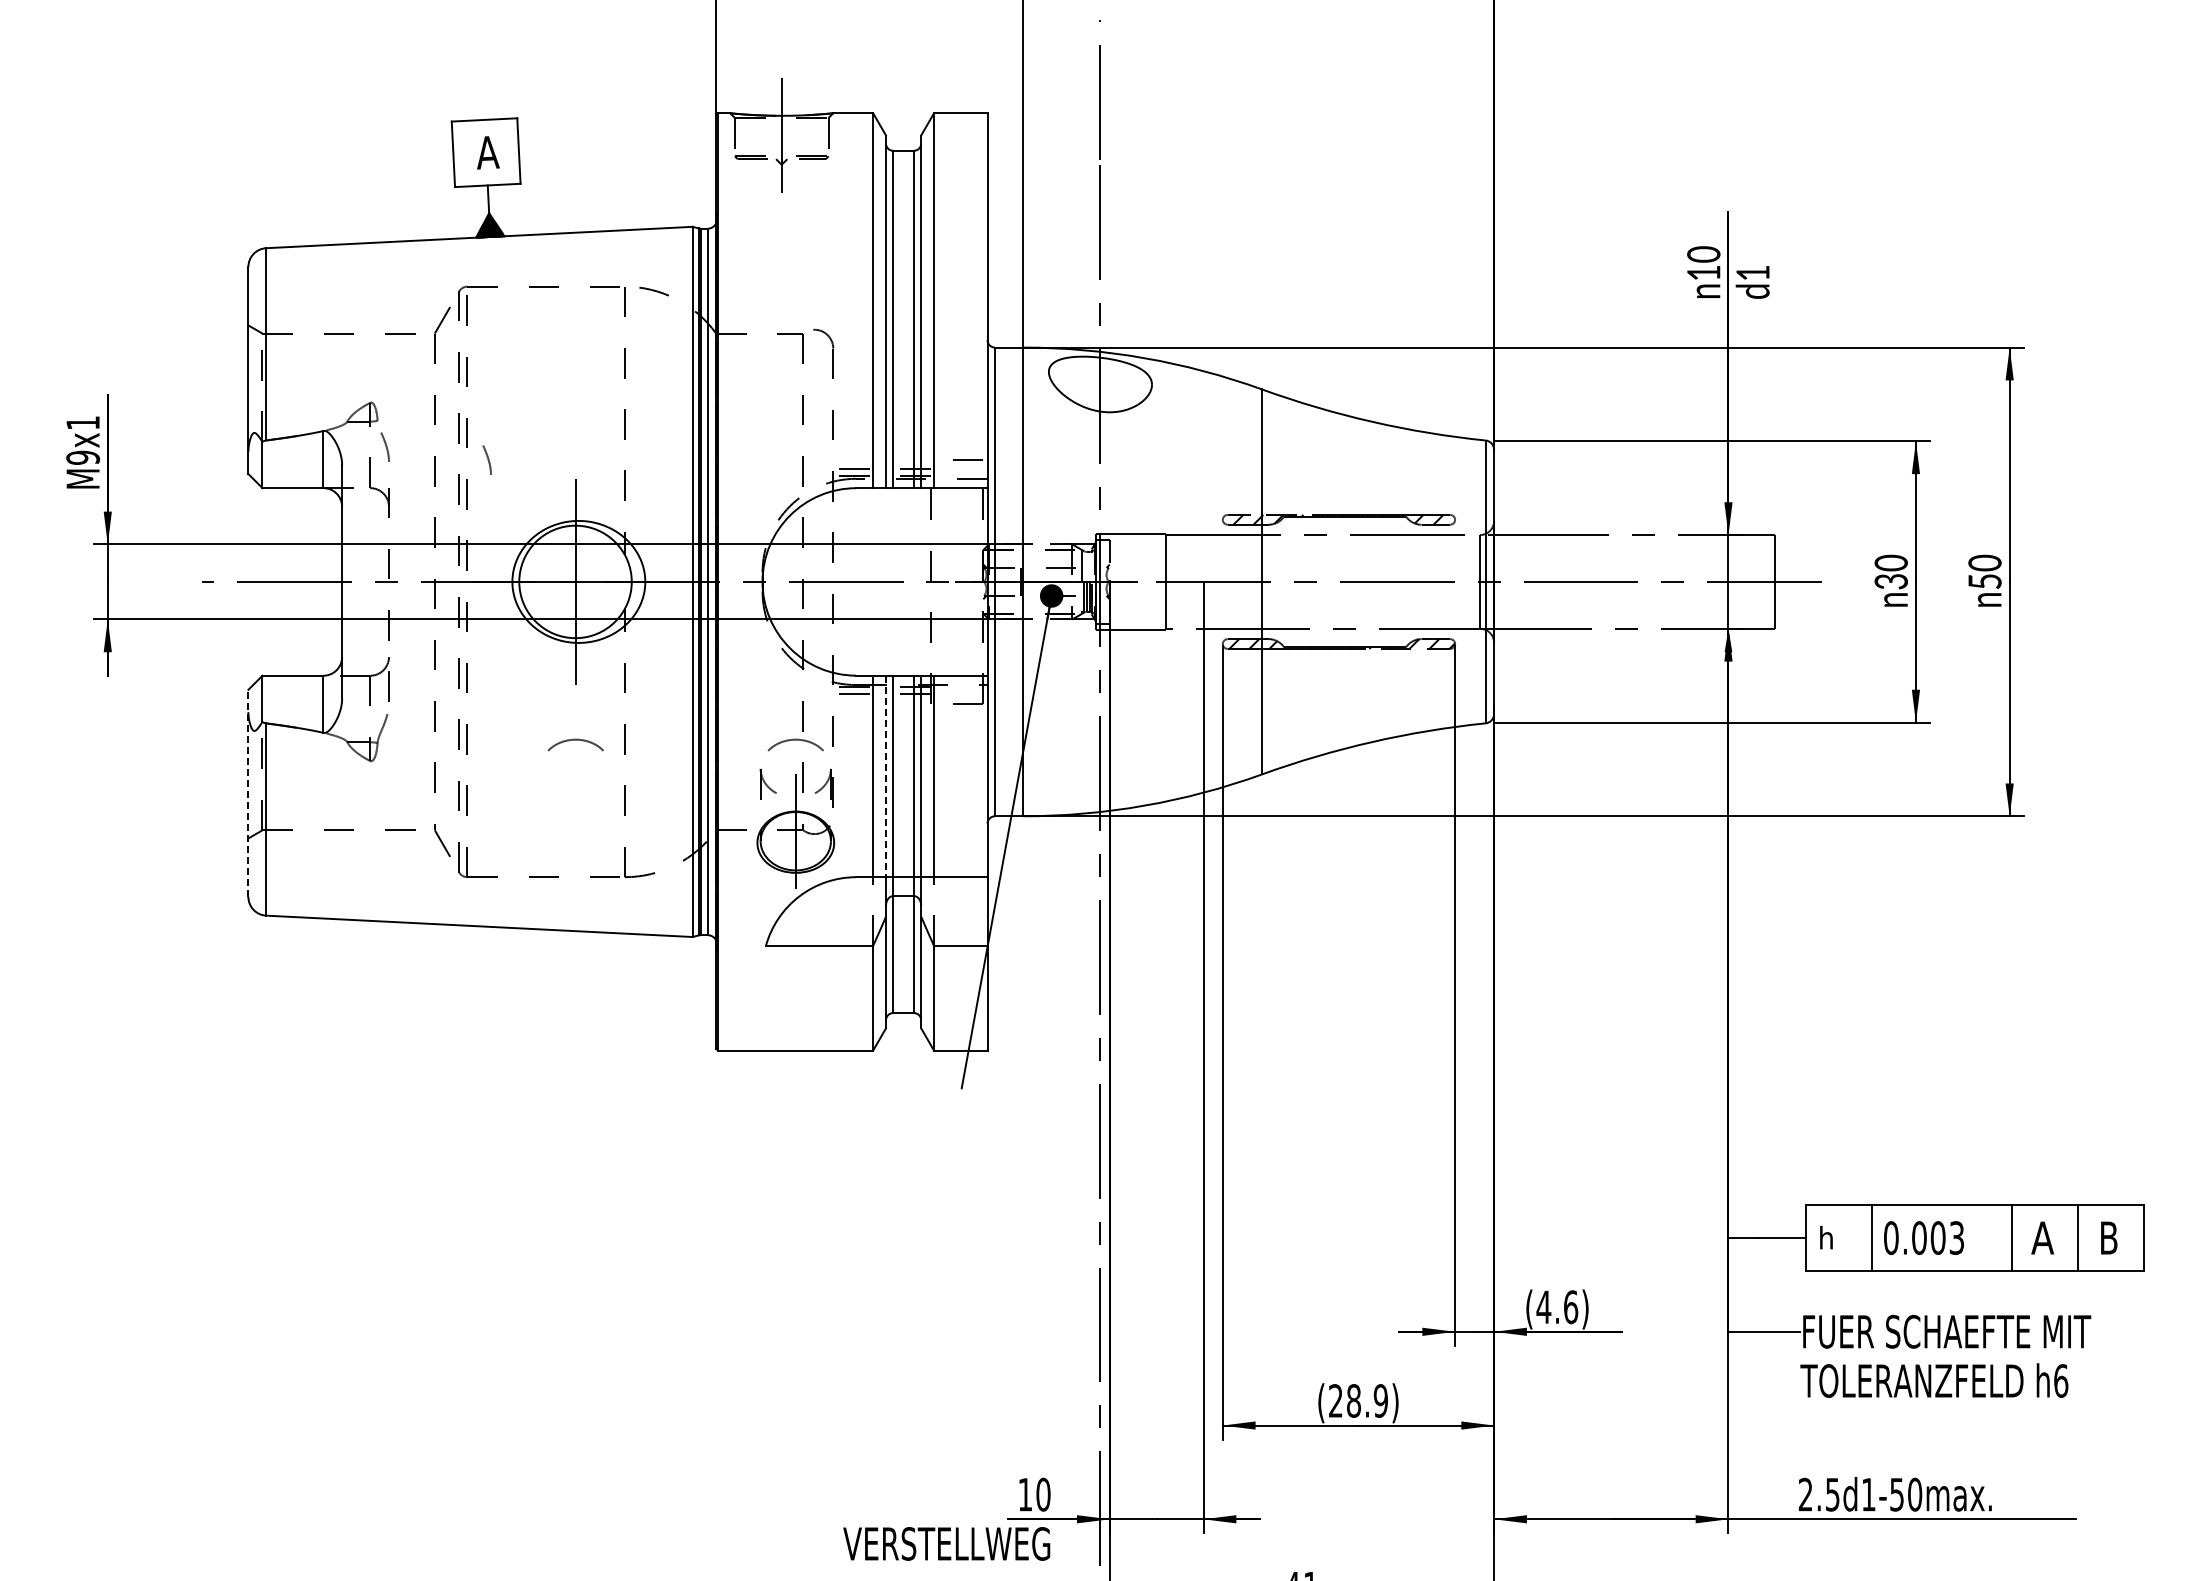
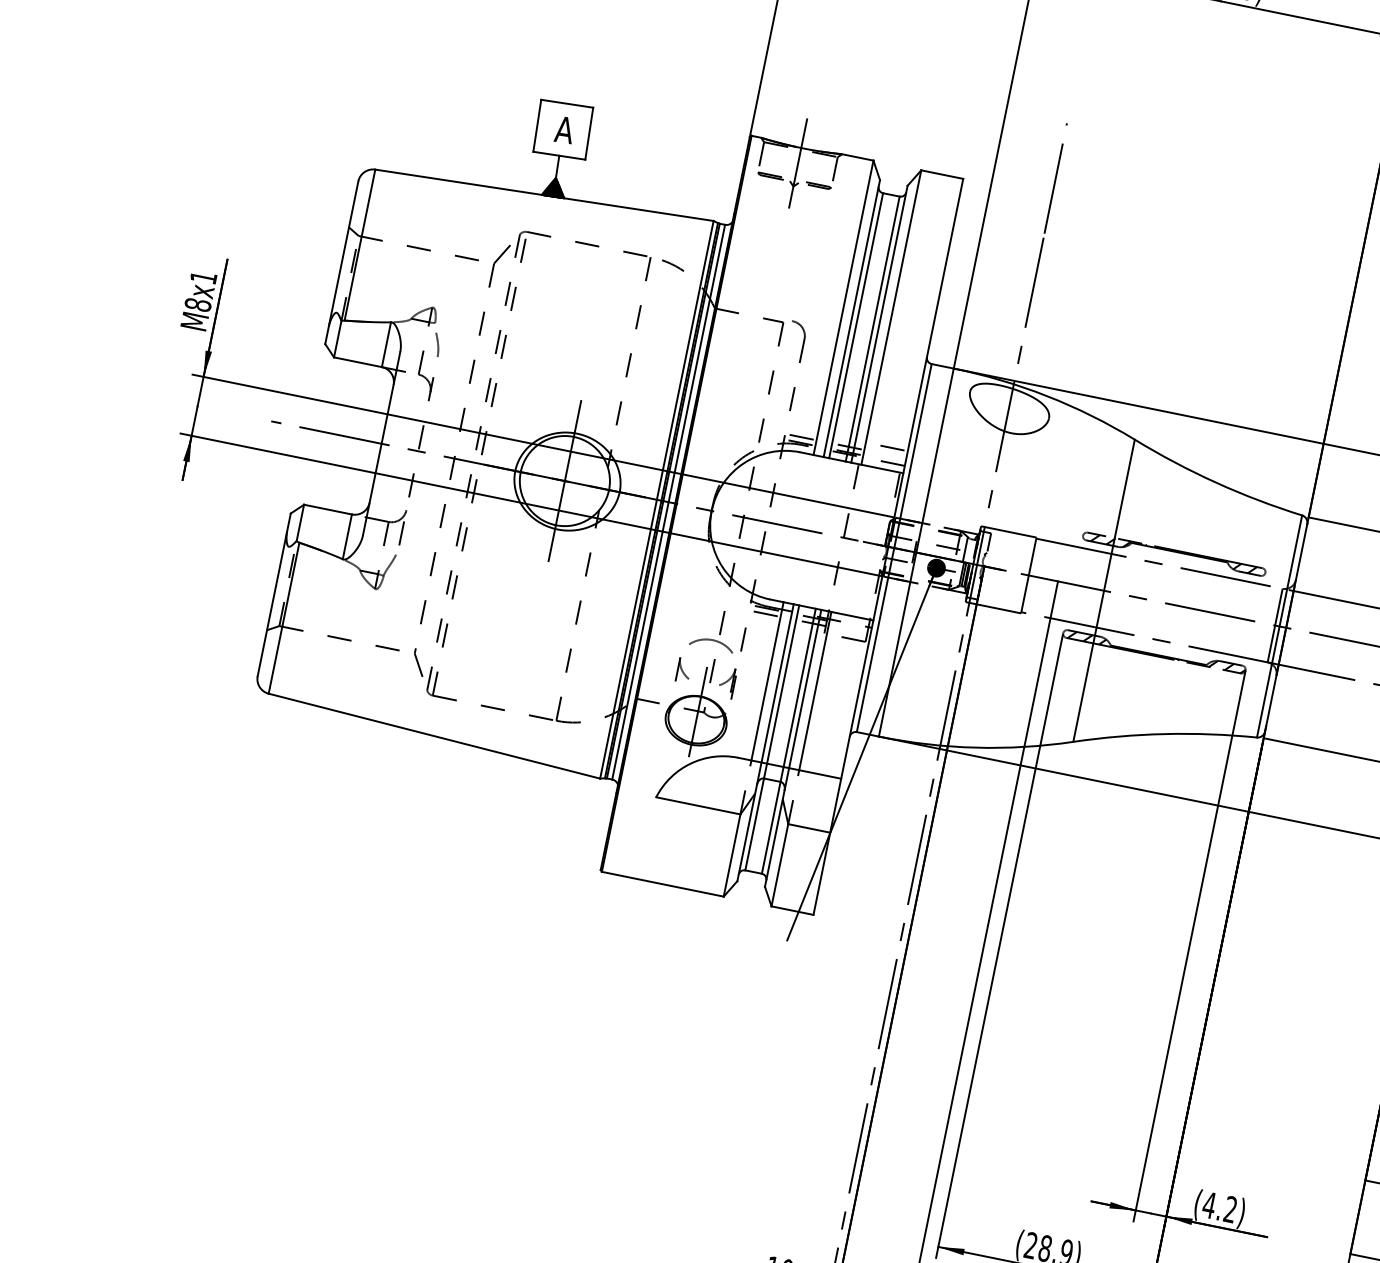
text: (83, 457) -> (198, 304), M9x1 -> M8x1
curve: (487, 459) -> (515, 370), removed
part: (575, 744) -> (538, 608), removed
line: (886, 776) -> (777, 683), dashed -> solid
line: (248, 793) -> (274, 594), dashed -> solid
text: (1571, 1307) -> (1231, 1209), (4.6) -> (4.2)

